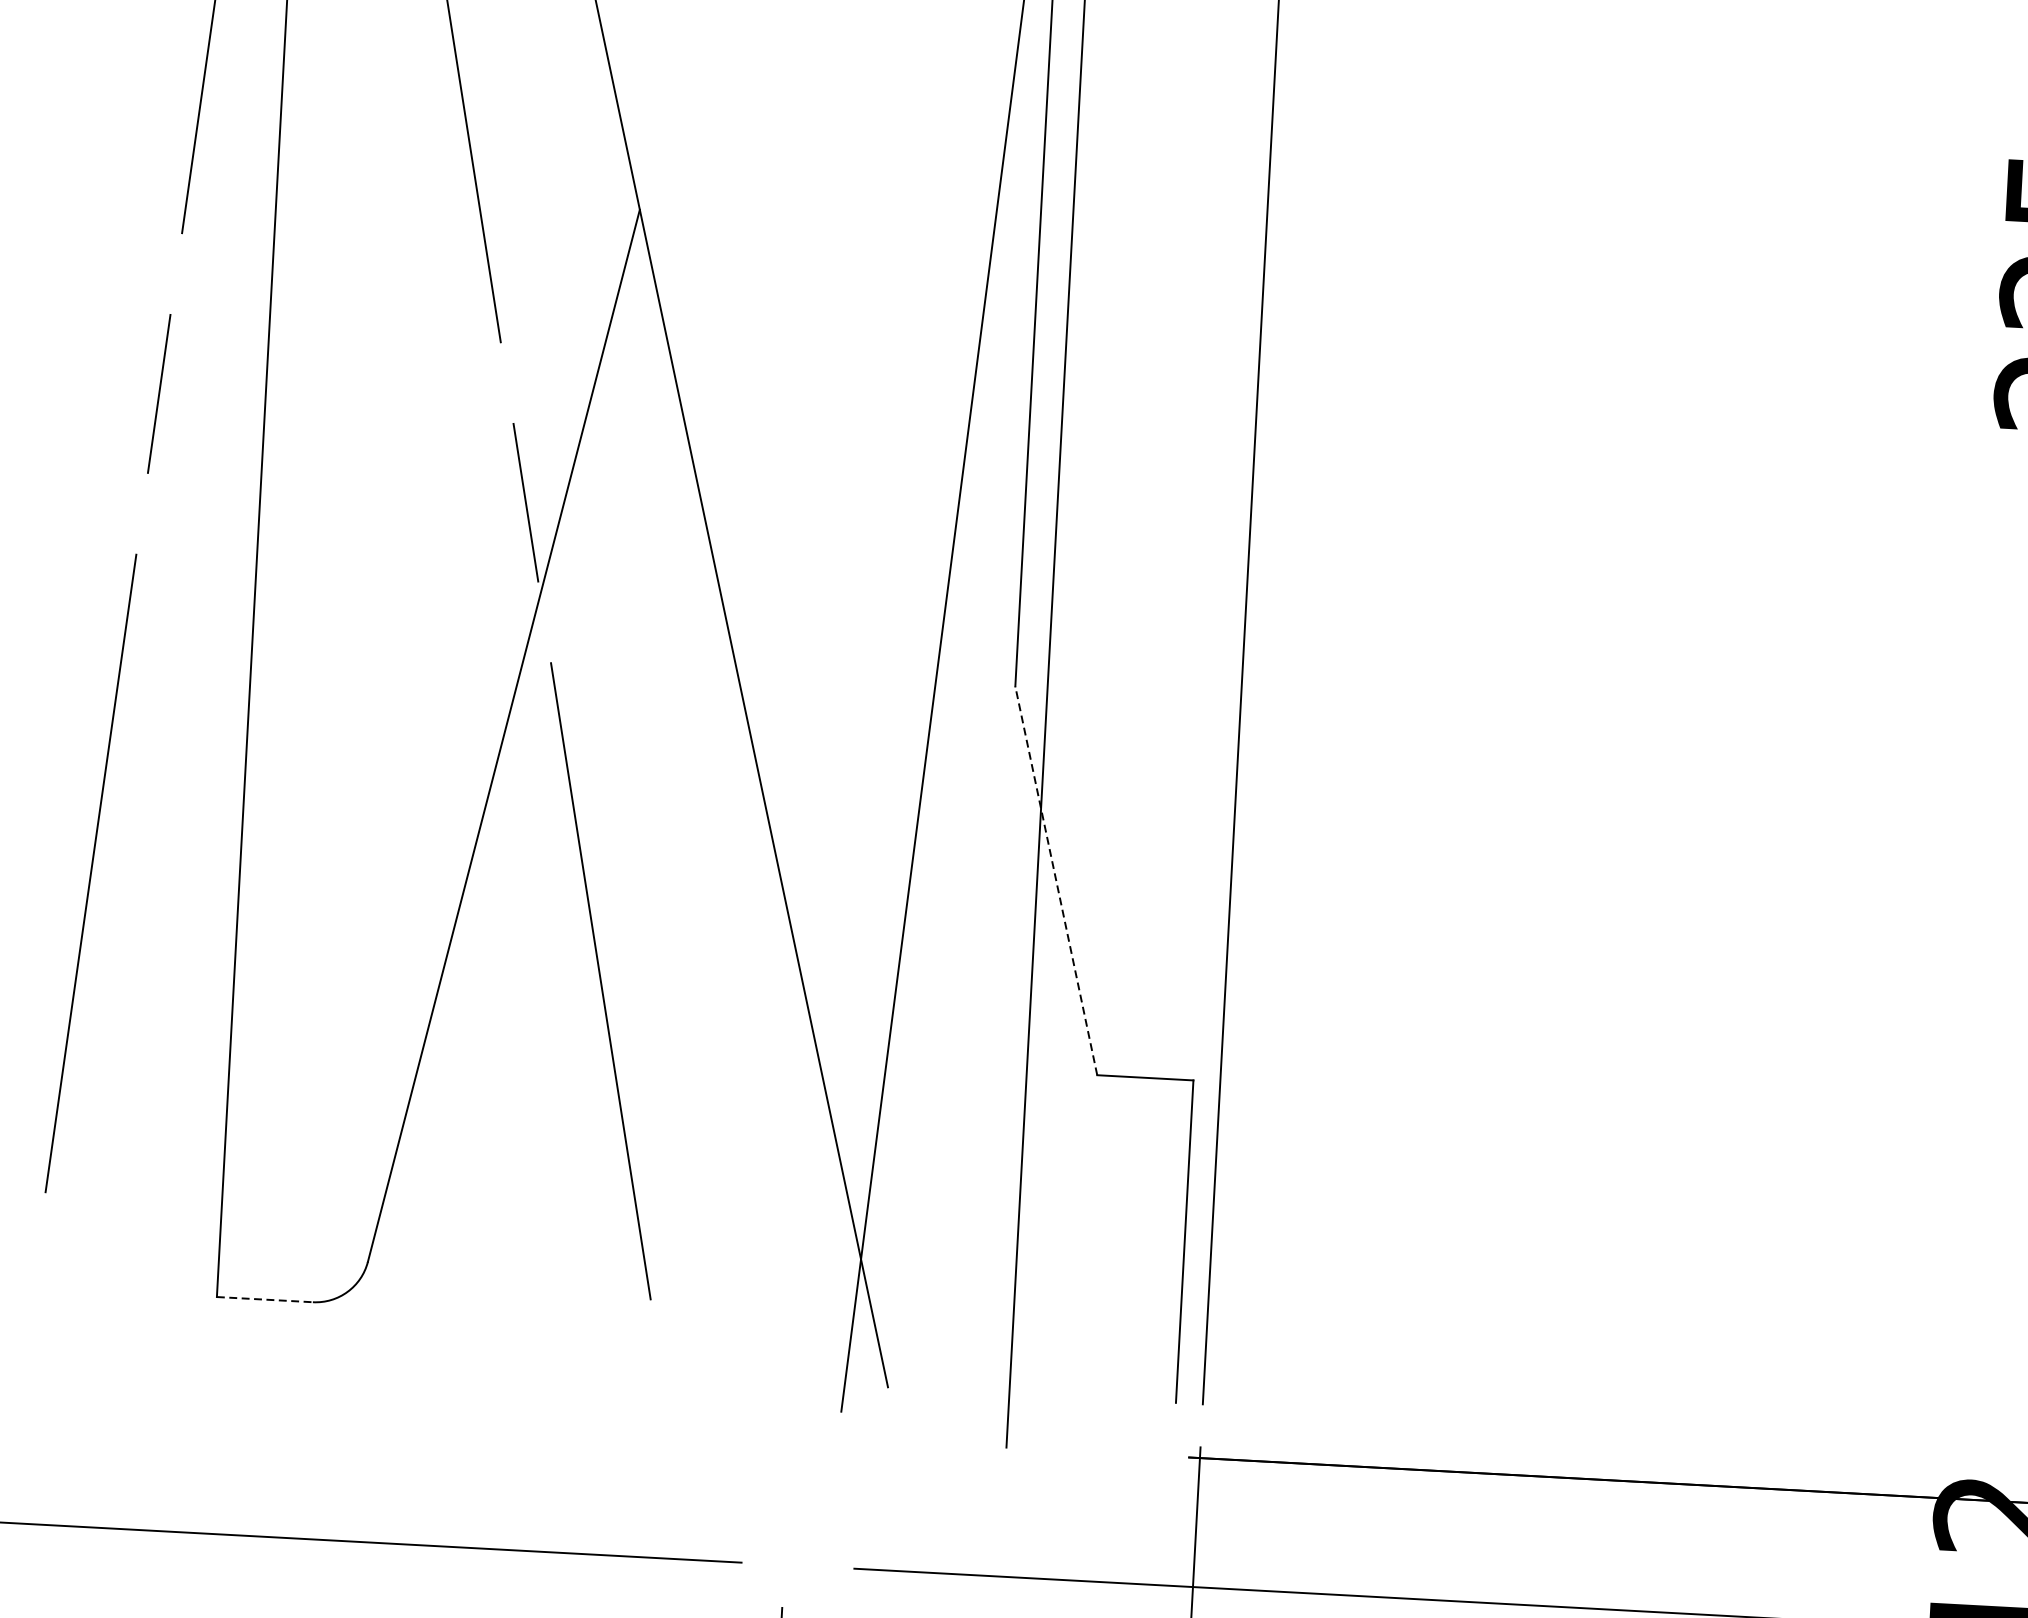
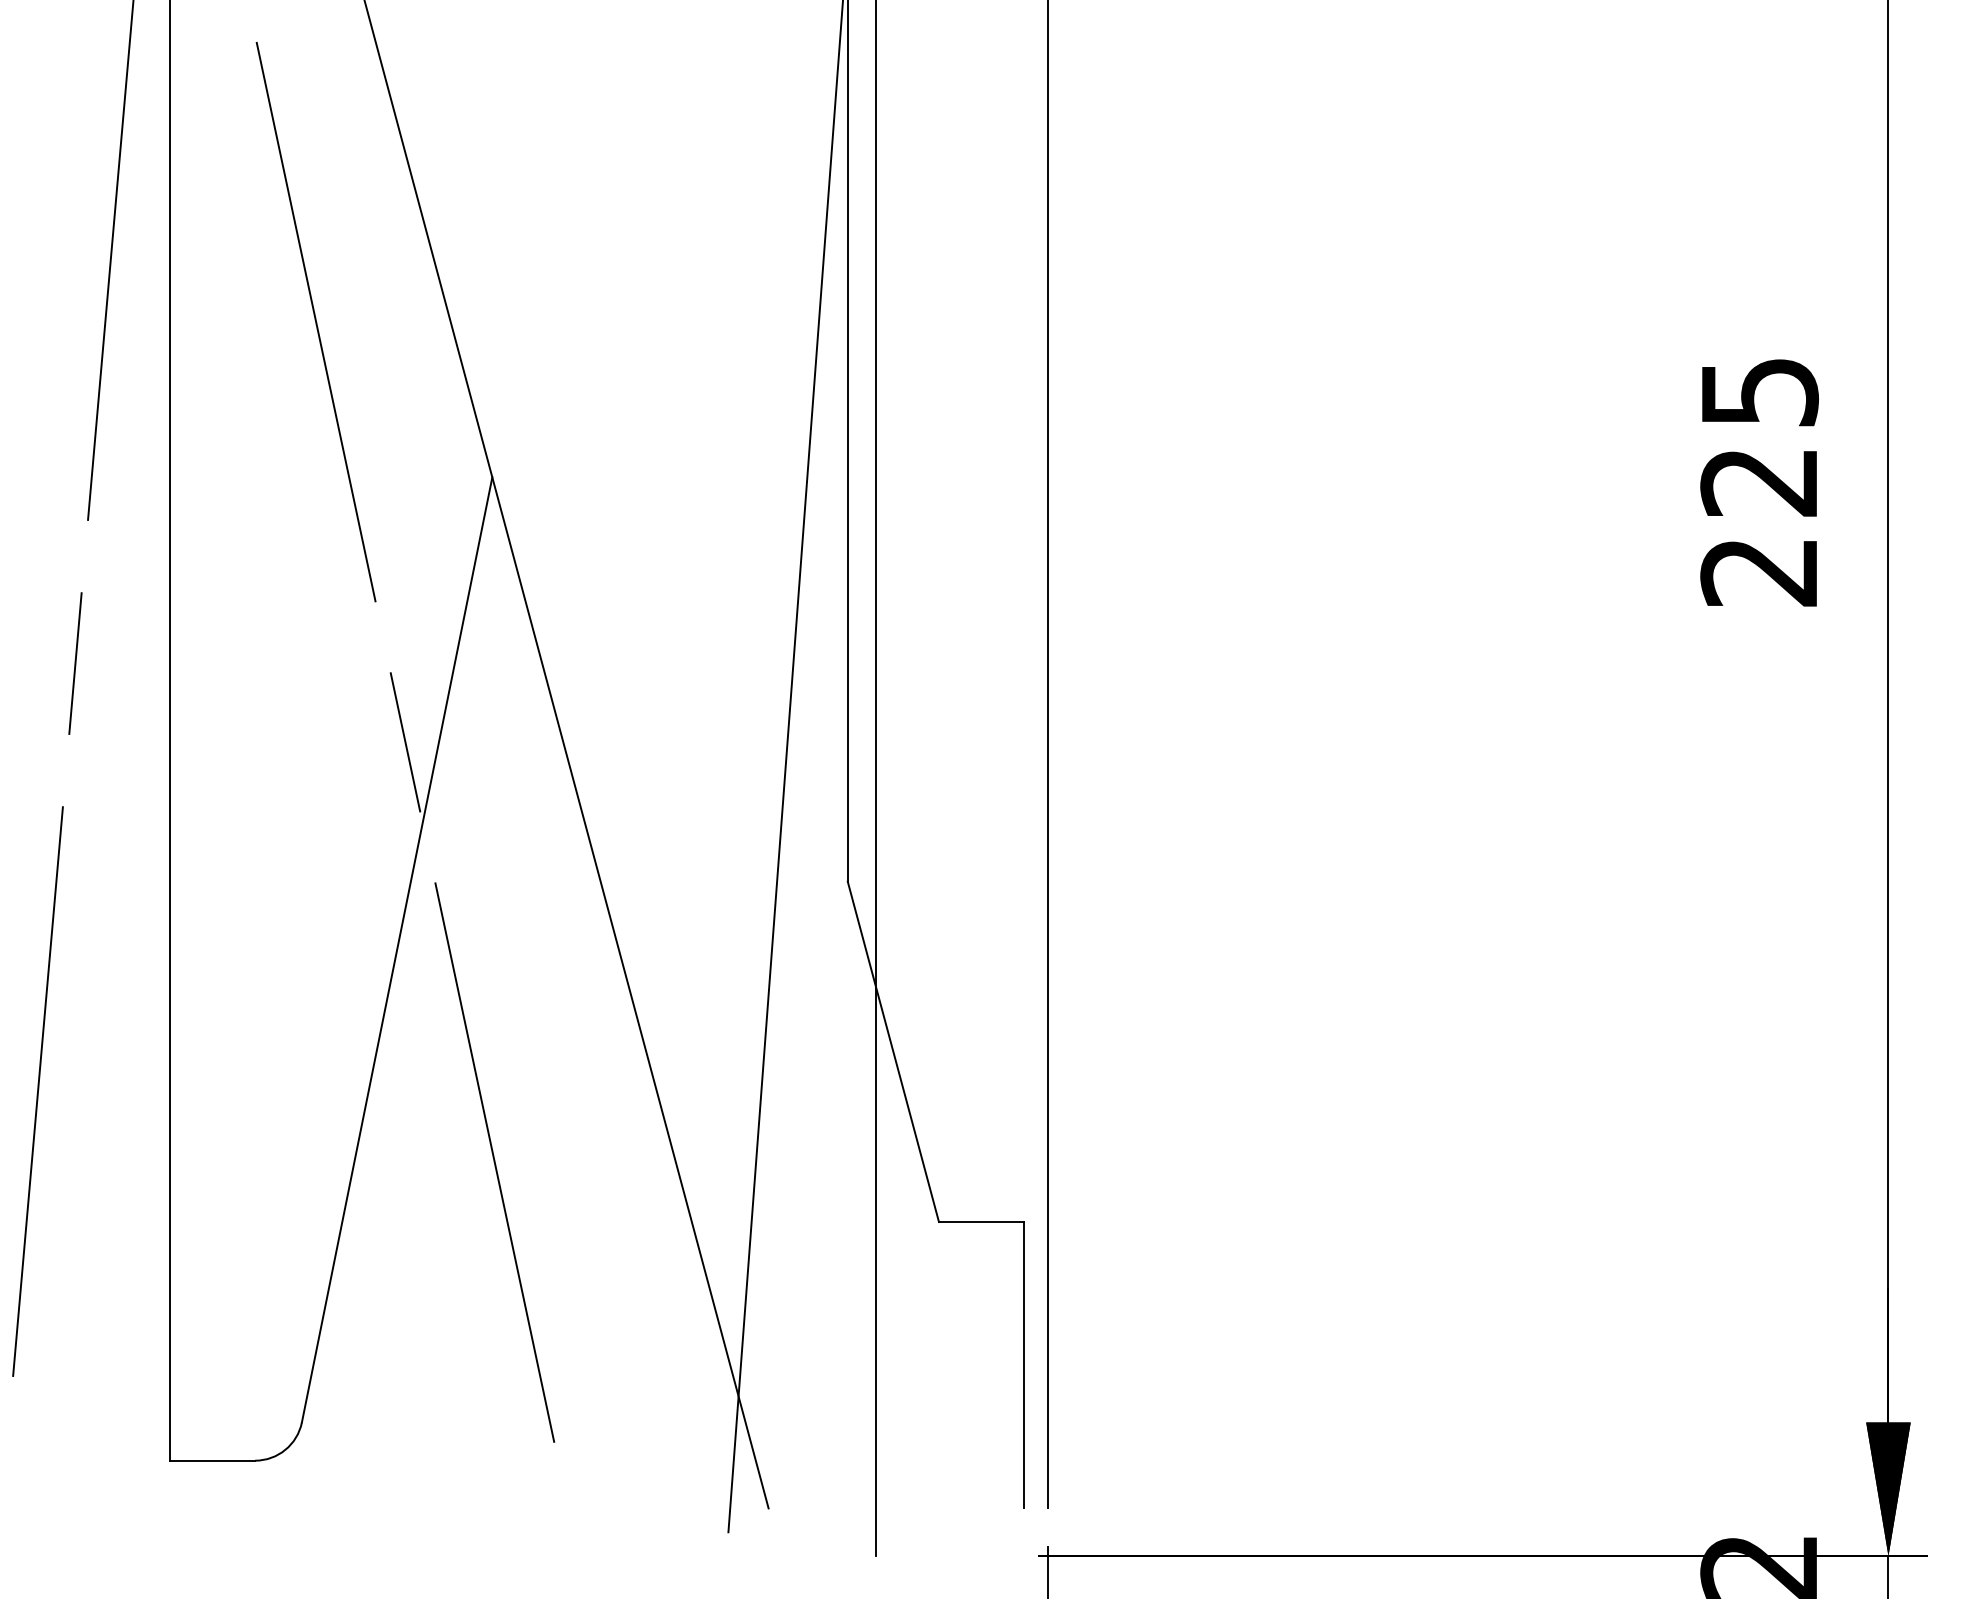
line: (1056, 880) -> (893, 1051), dashed -> solid
line: (264, 1299) -> (212, 1460), dashed -> solid

